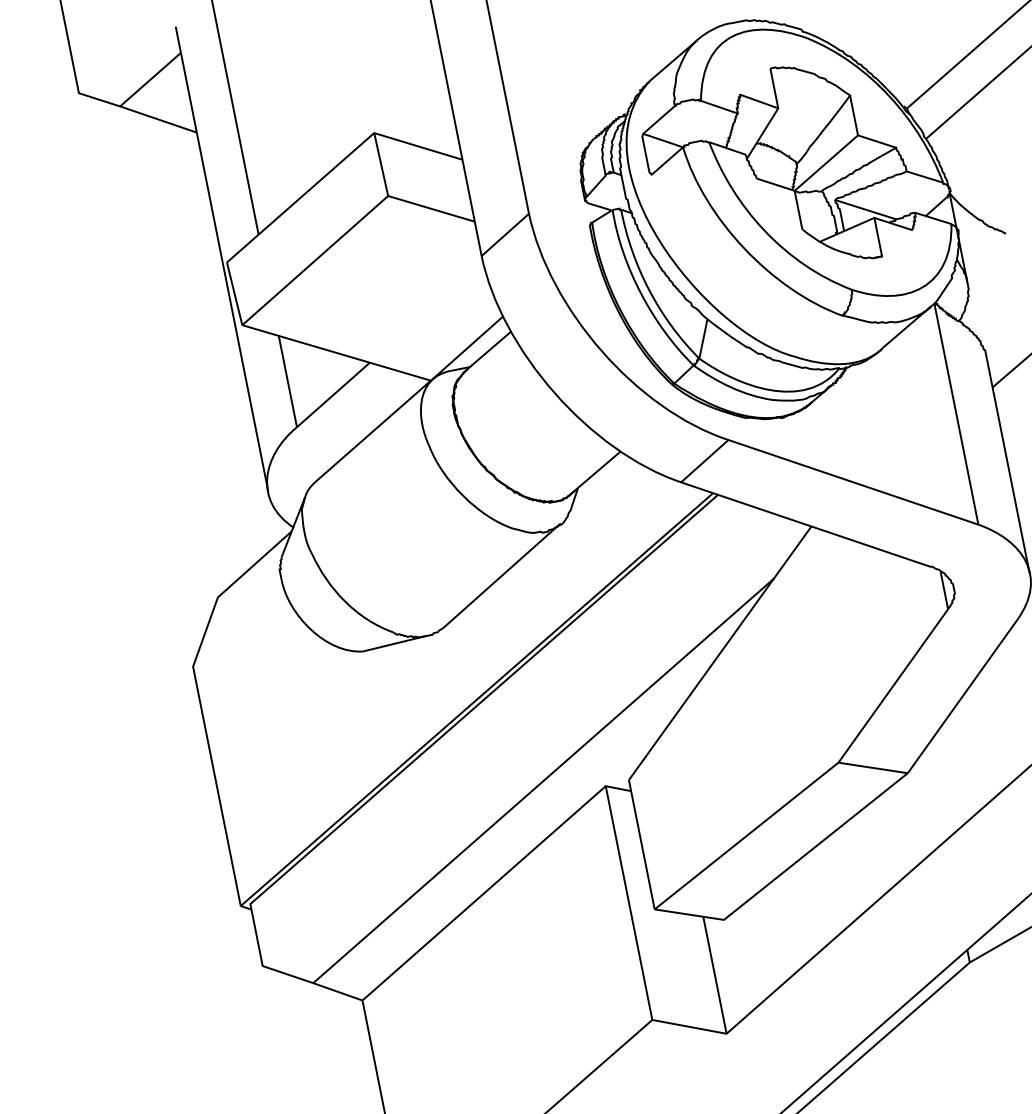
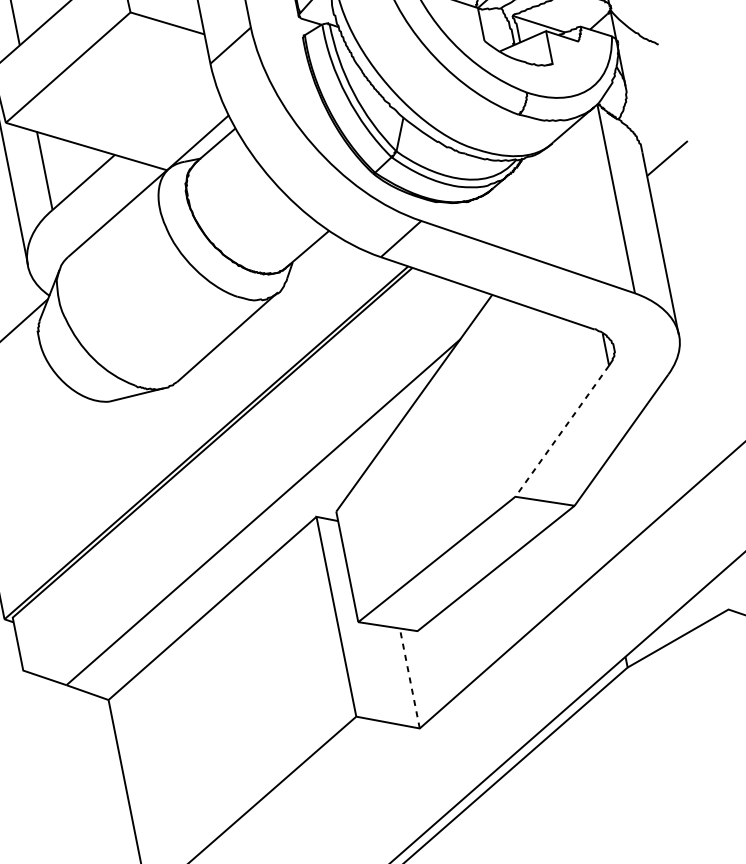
line: (892, 686) -> (561, 431), solid -> dashed
line: (714, 975) -> (409, 678), solid -> dashed

